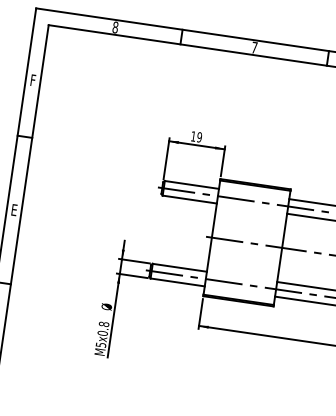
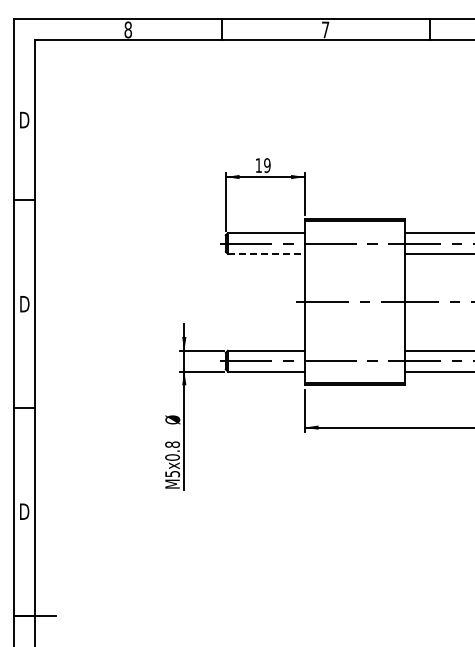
text: (33, 79) -> (24, 119), F -> D
line: (189, 199) -> (266, 253), solid -> dashed
text: (14, 210) -> (24, 304), E -> D

